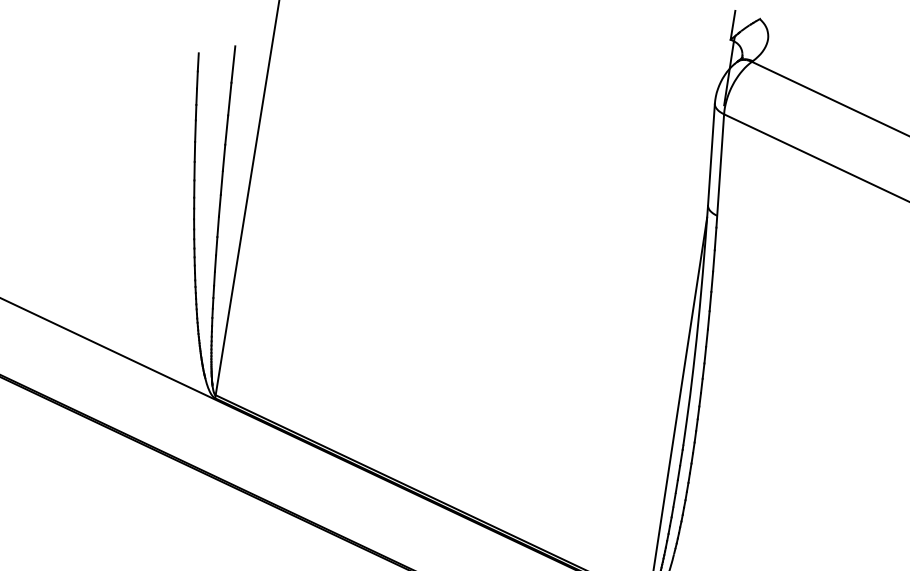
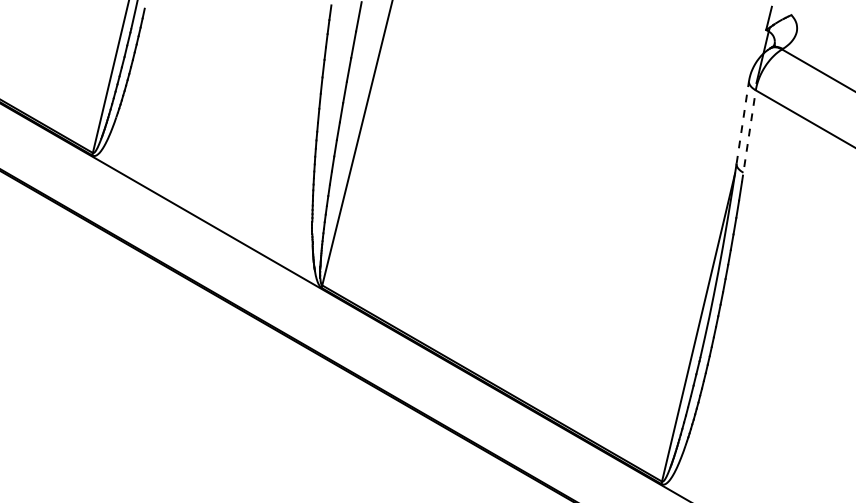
line: (711, 154) -> (742, 122), solid -> dashed
line: (719, 169) -> (748, 135), solid -> dashed

